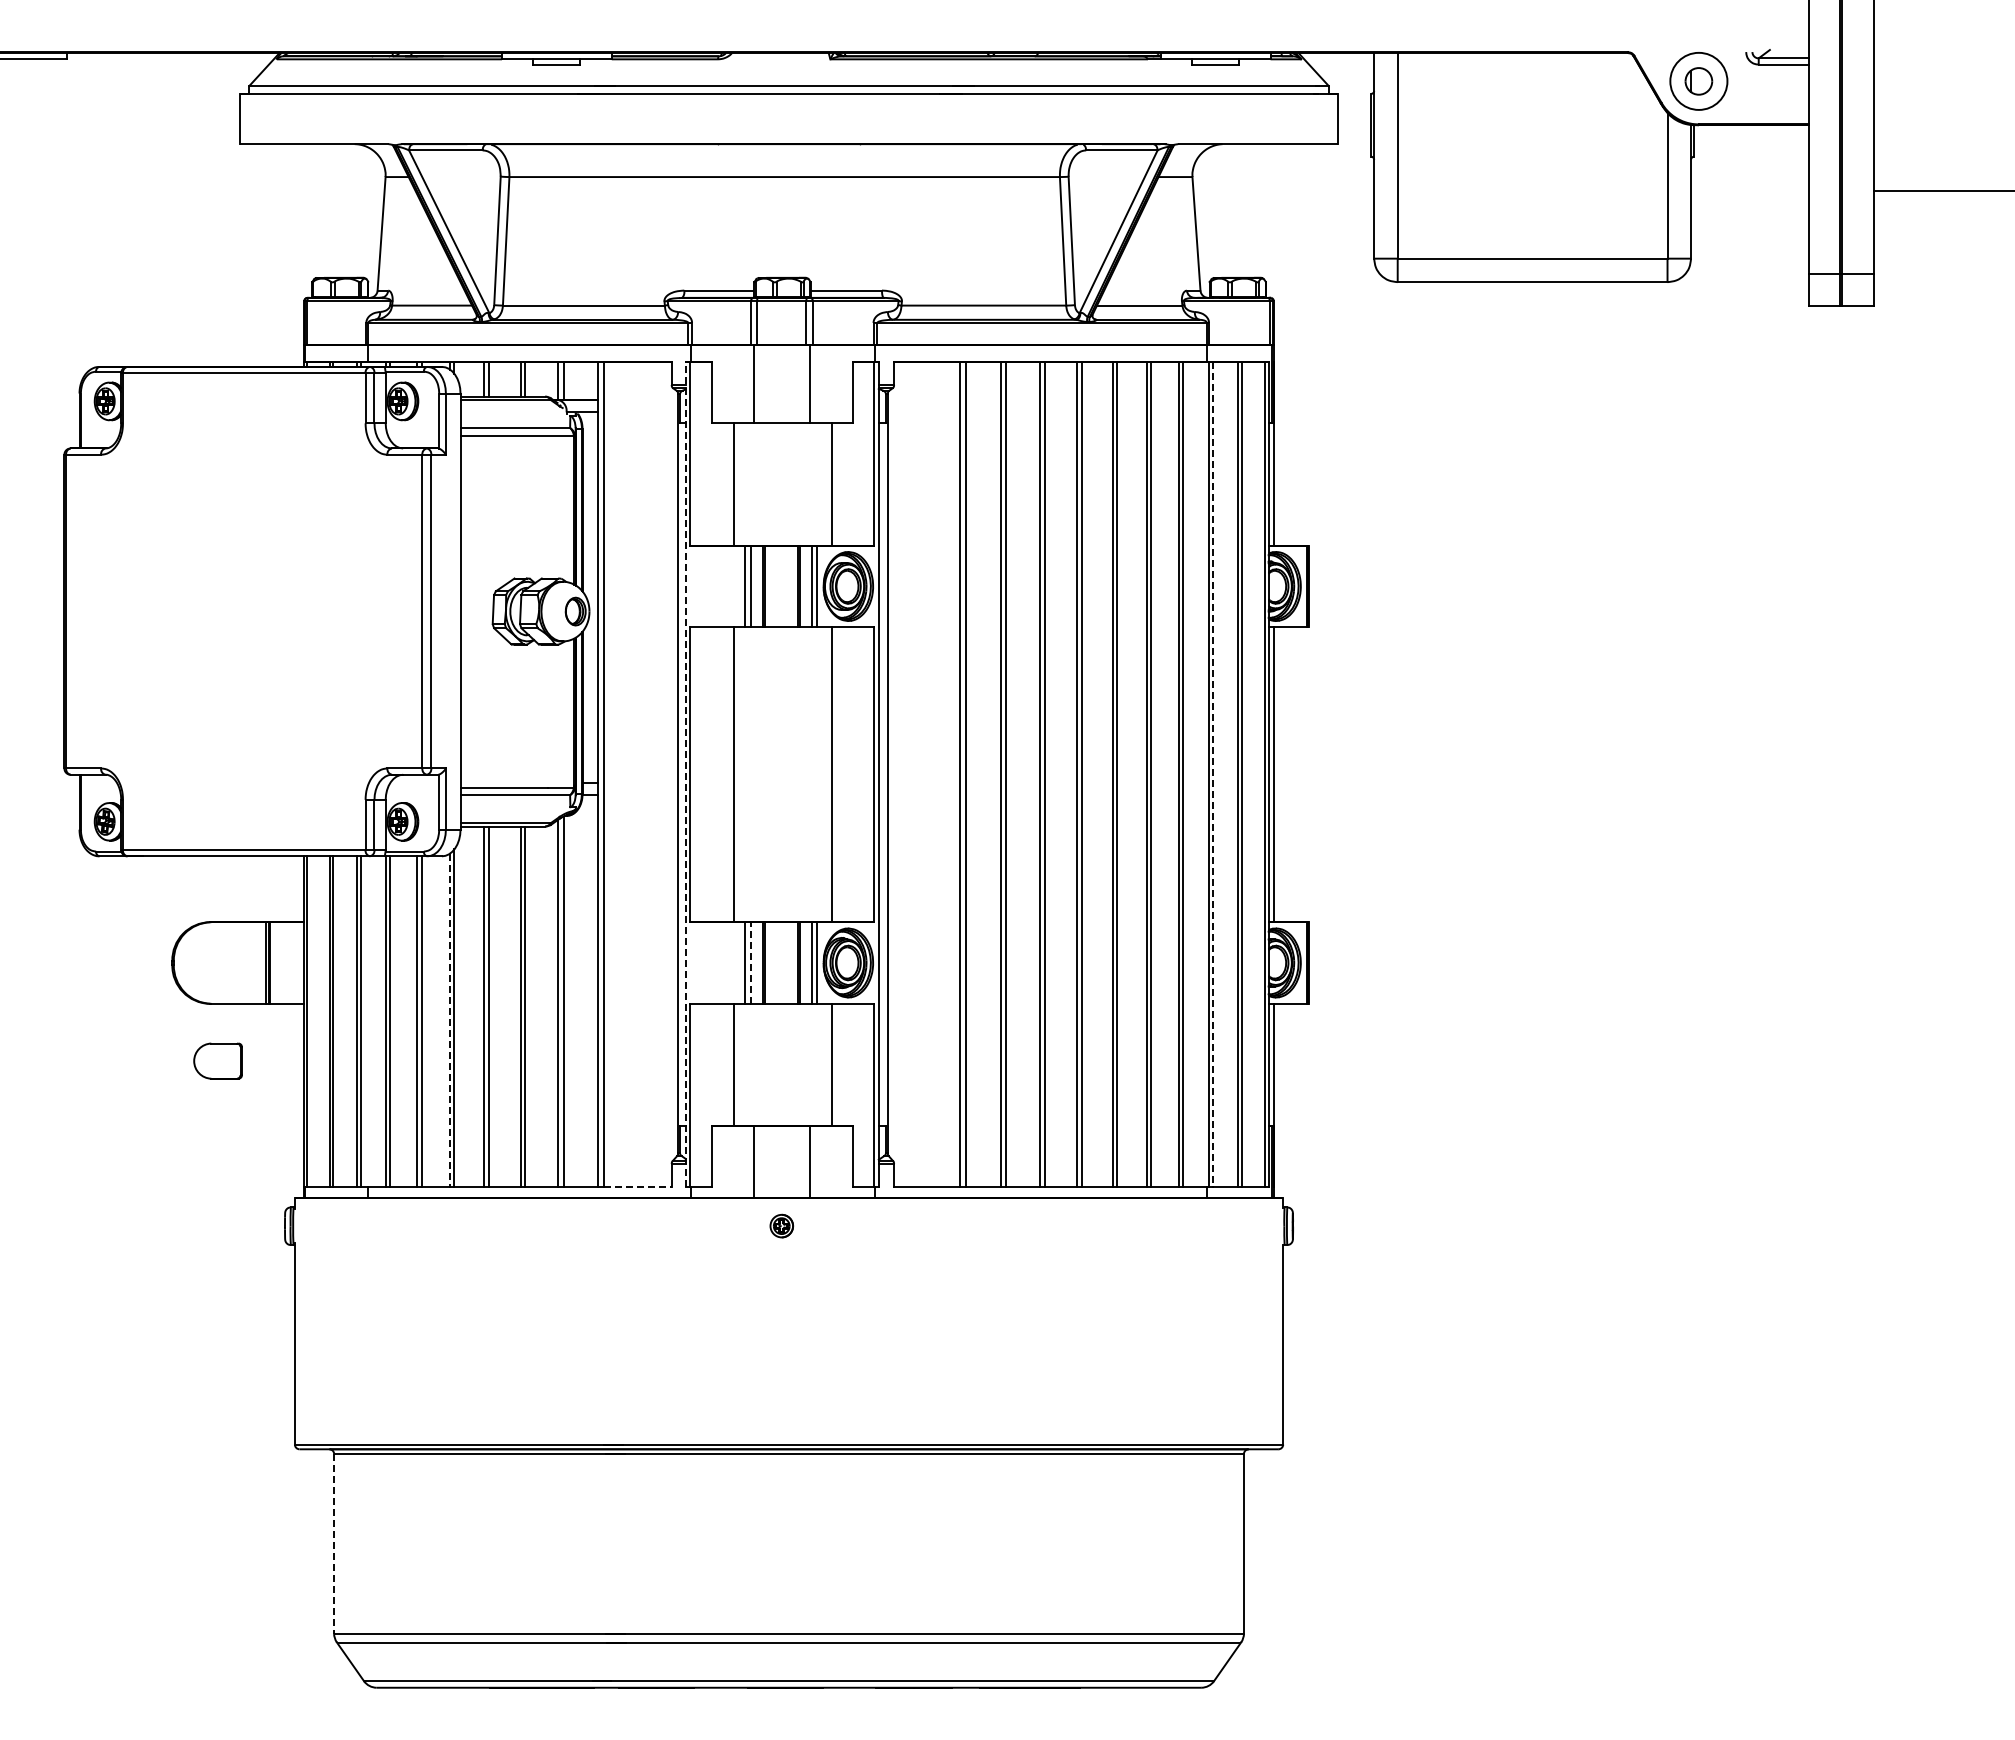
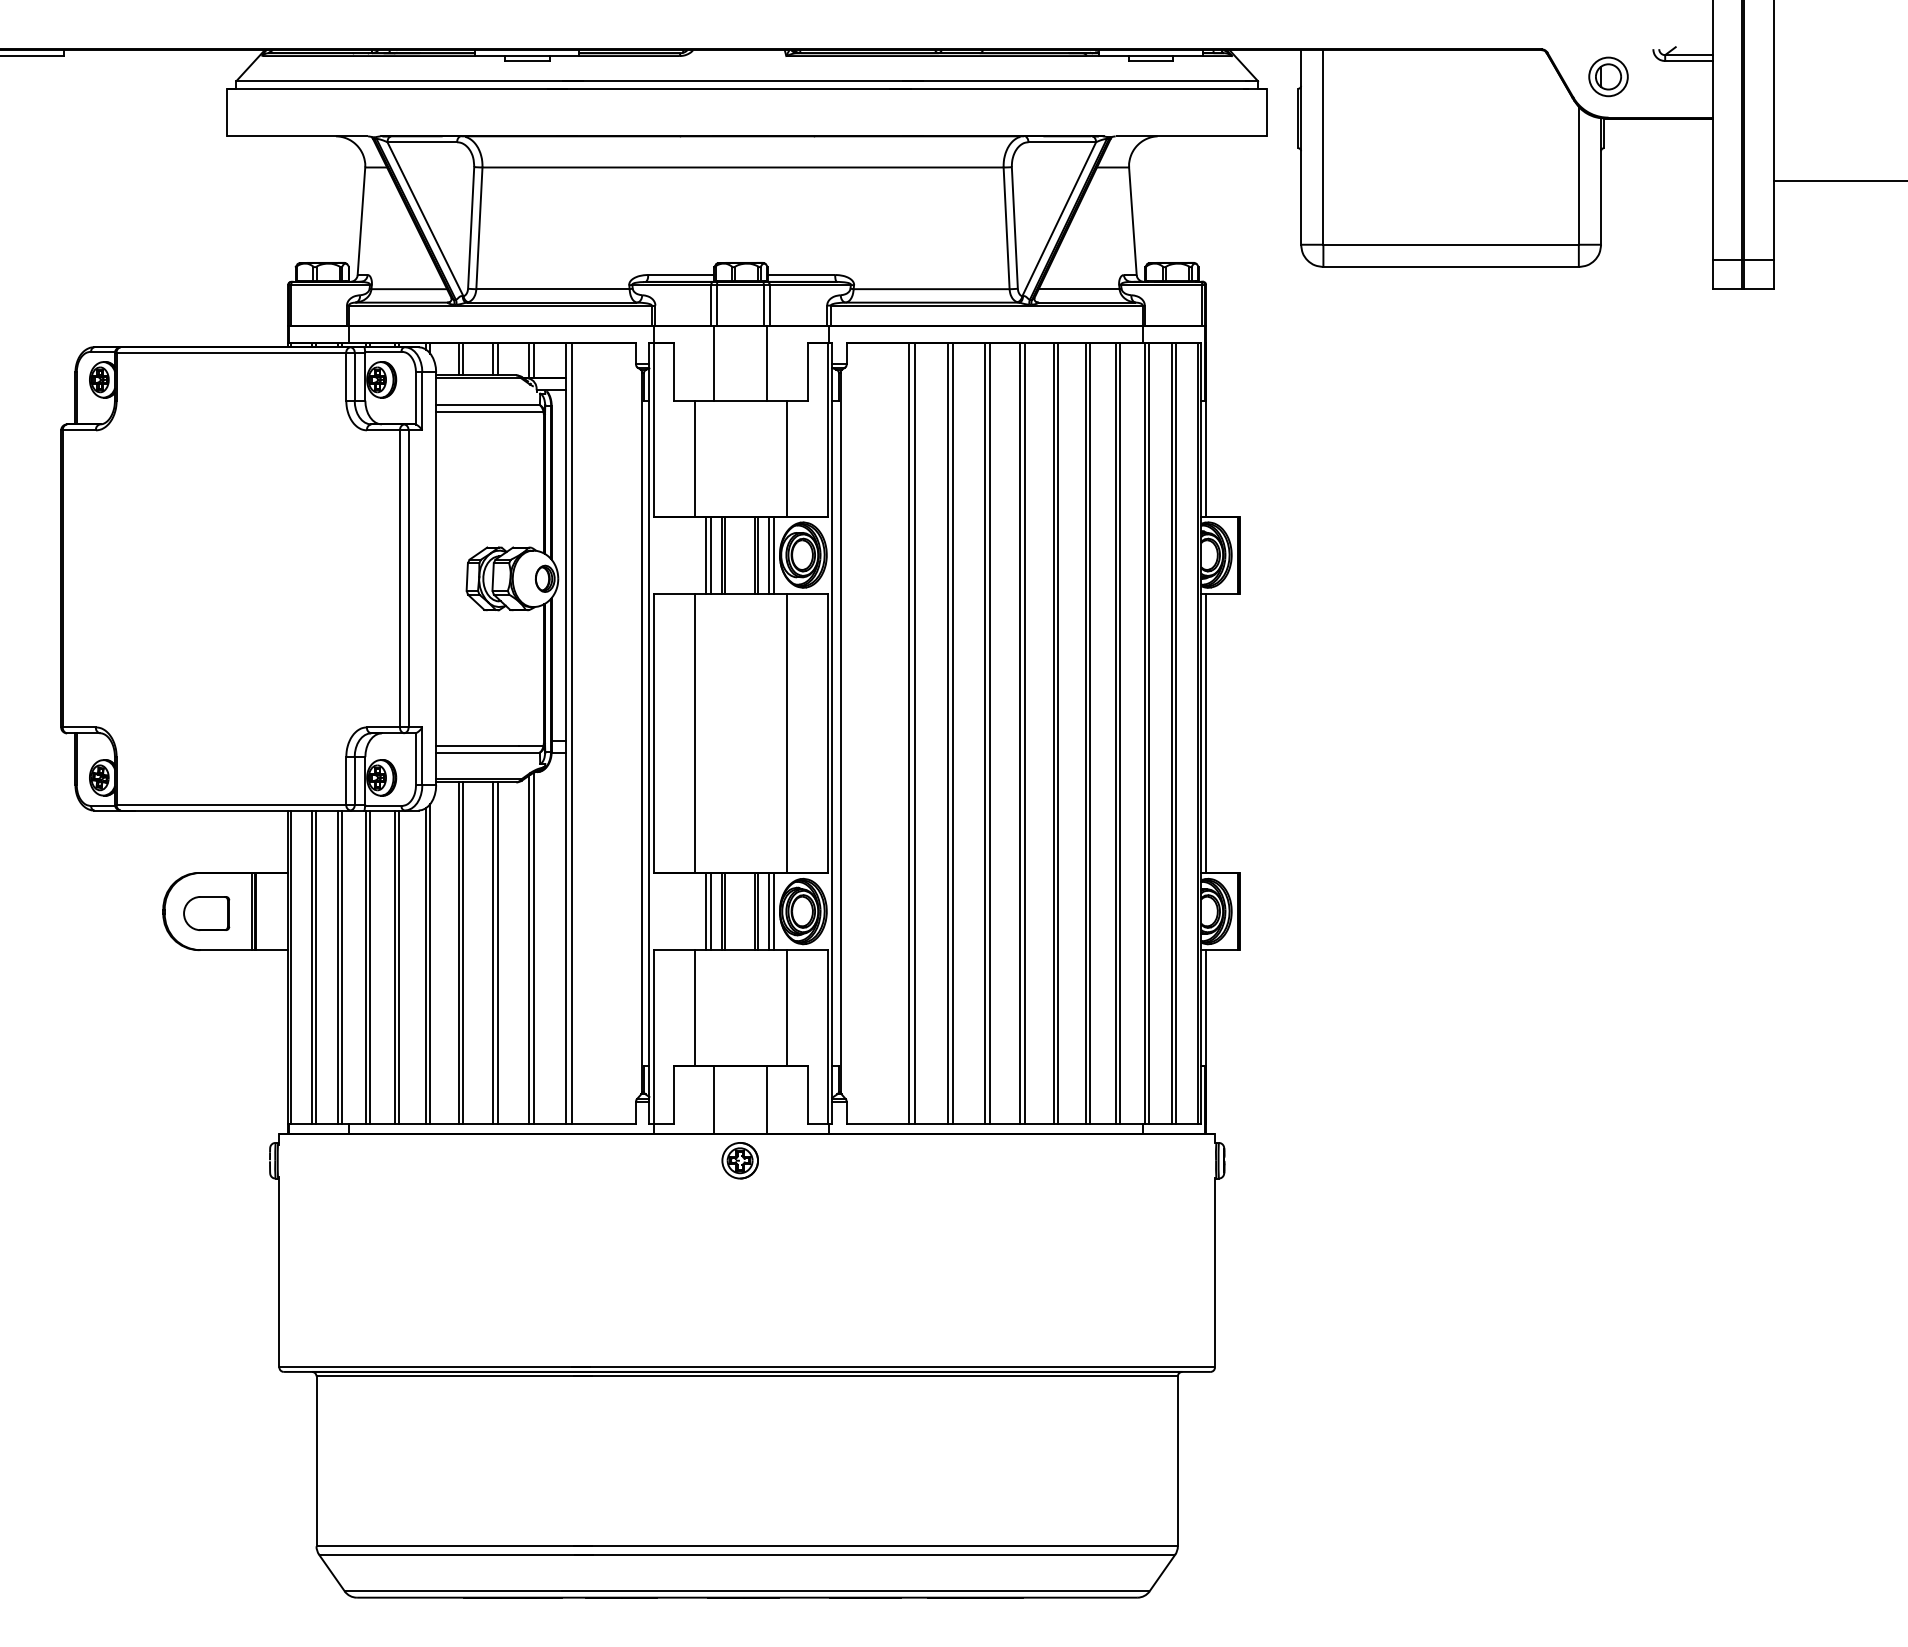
circle: (1698, 81) -> (1608, 77), size x0.71
line: (685, 774) -> (649, 733), dashed -> solid
line: (1213, 774) -> (1149, 733), dashed -> solid
line: (750, 963) -> (710, 912), dashed -> solid
line: (449, 1020) -> (425, 965), dashed -> solid
part: (217, 1060) -> (206, 912), moved
line: (638, 1187) -> (604, 1124), dashed -> solid
part: (781, 1225) -> (740, 1160), size x1.67
line: (334, 1543) -> (316, 1461), dashed -> solid

